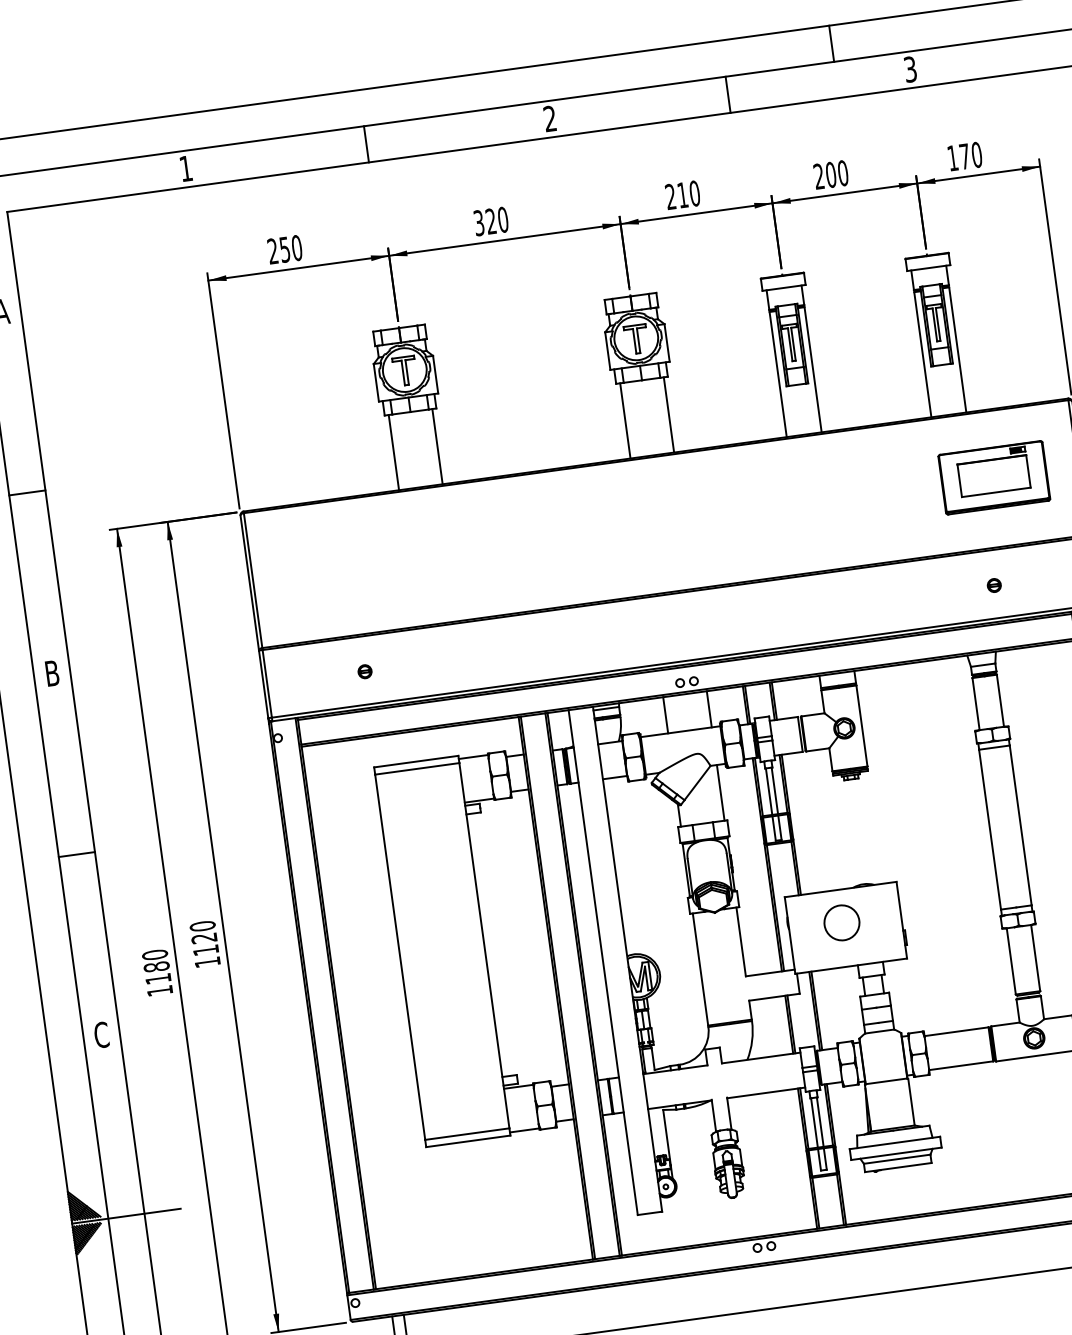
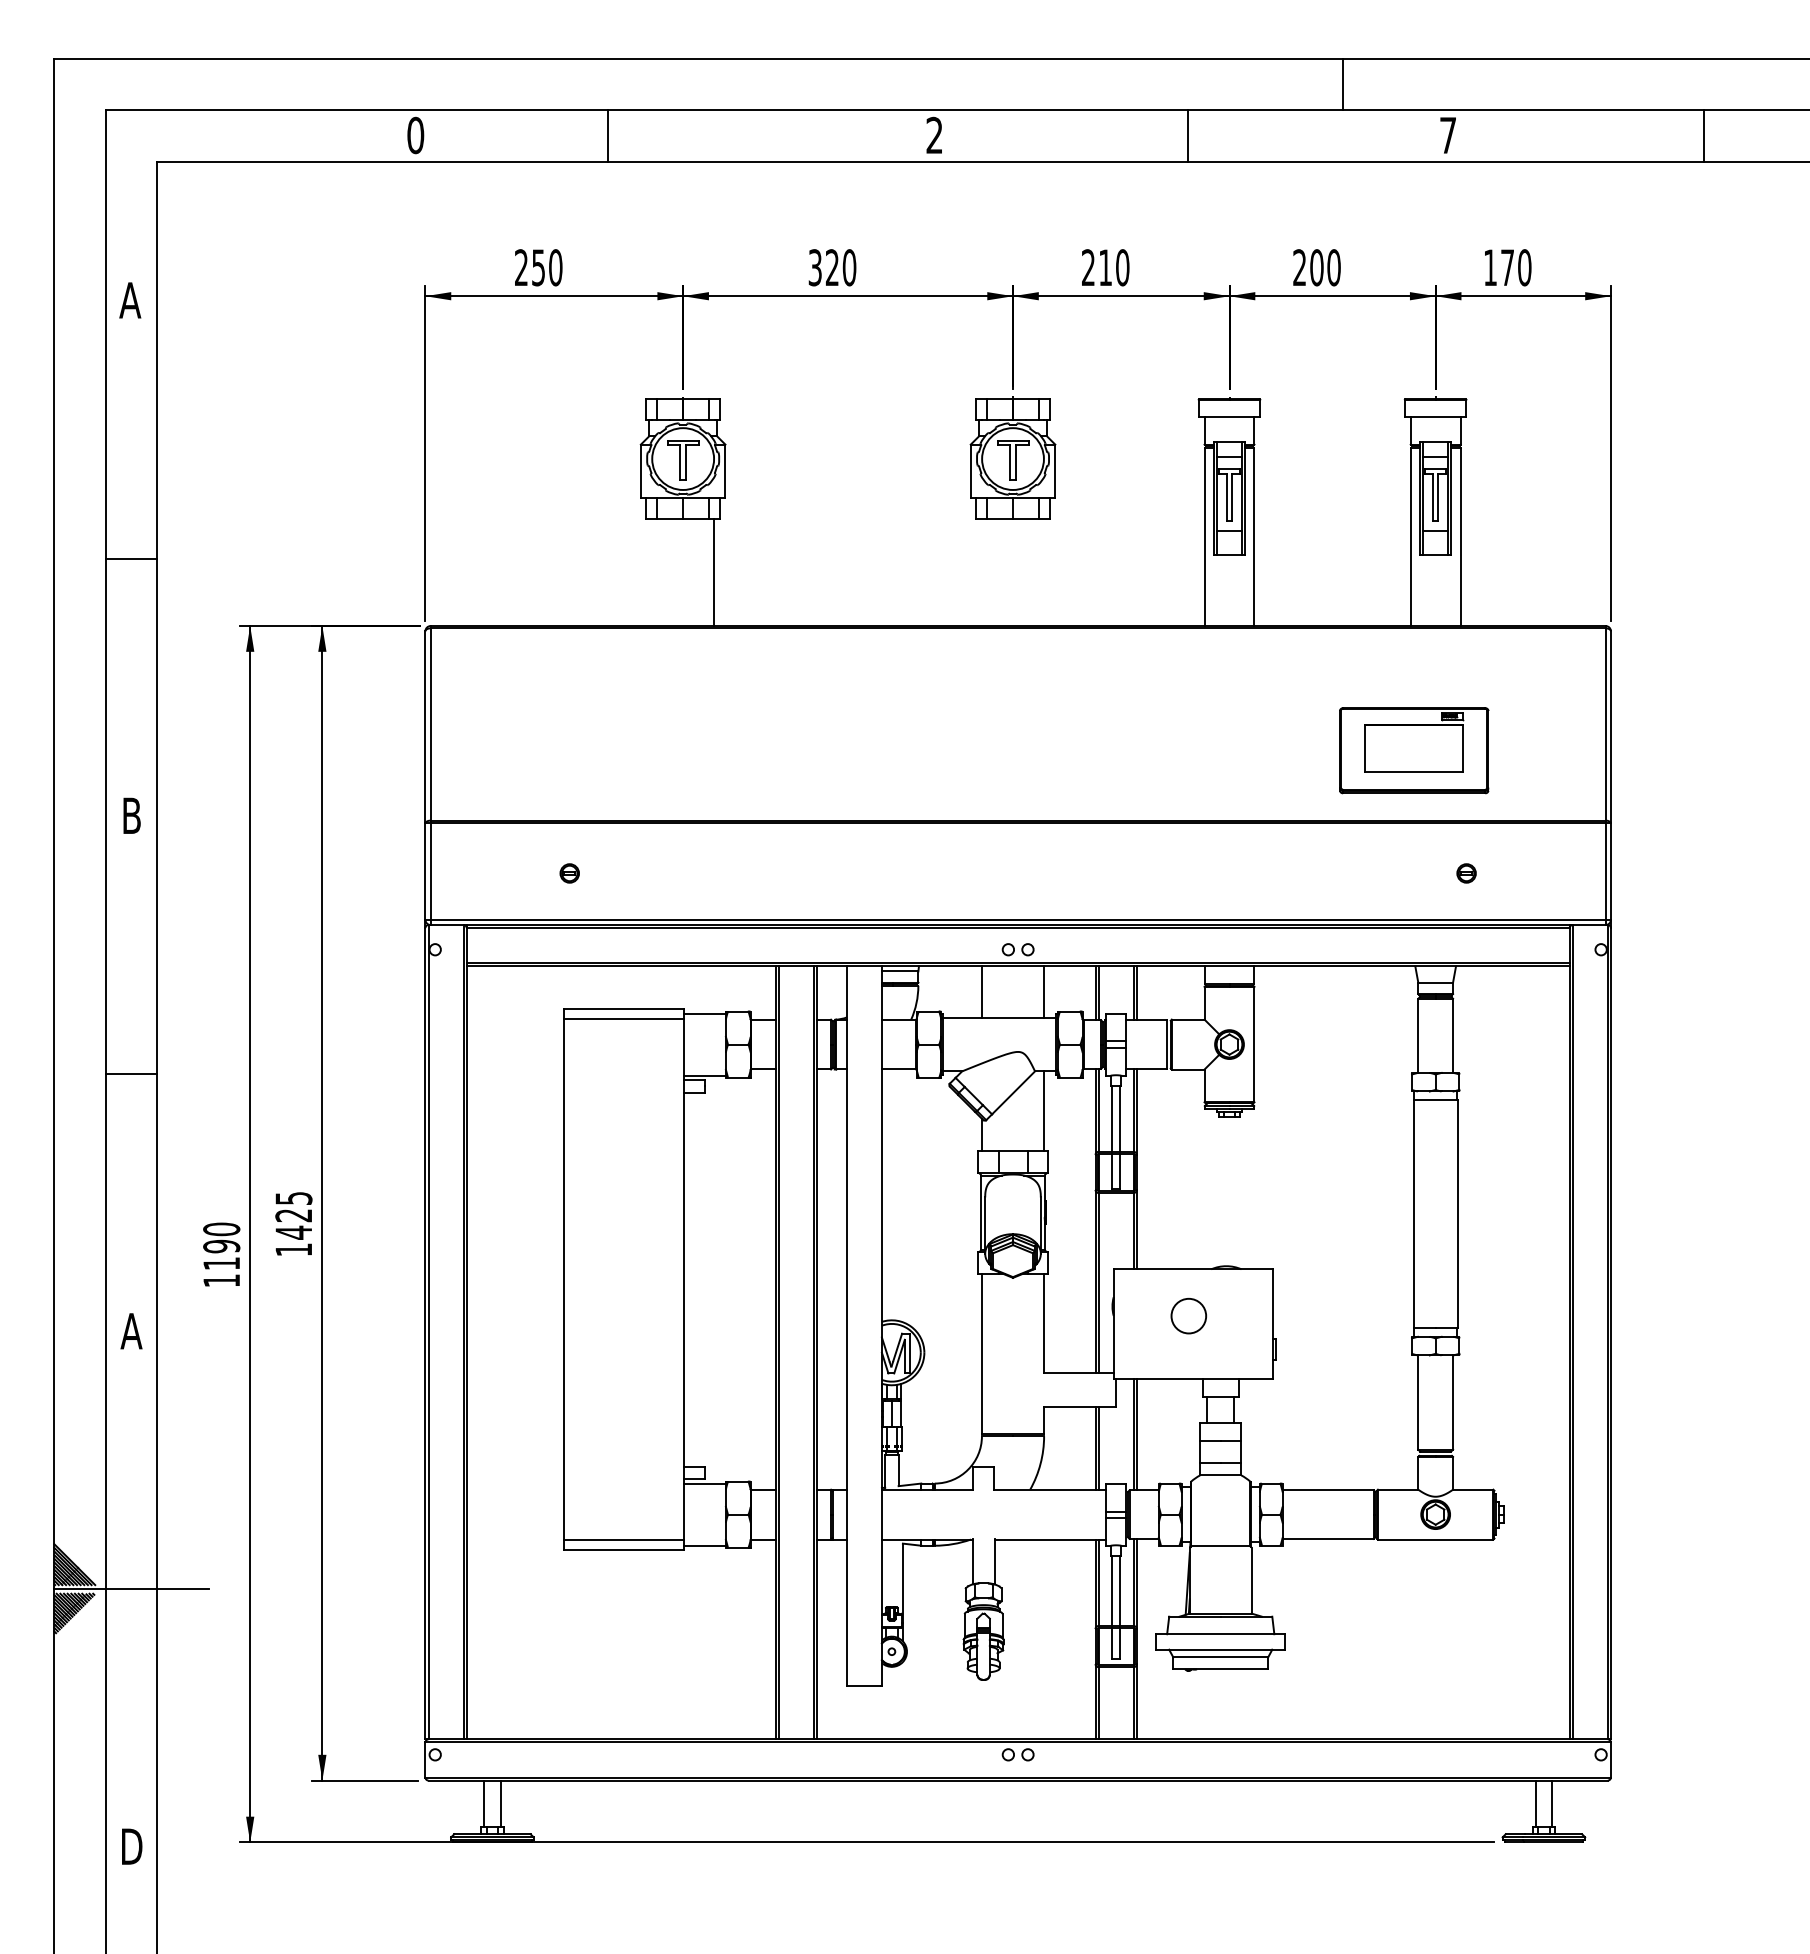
text: (910, 69) -> (1448, 135), 3 -> 7
line: (366, 144) -> (607, 135), moved
text: (185, 168) -> (415, 135), 1 -> 0
line: (669, 414) -> (1044, 572), removed
line: (625, 421) -> (981, 572), removed
line: (394, 452) -> (652, 572), removed
part: (994, 477) -> (1414, 750), moved
circle: (841, 922) -> (1188, 1315), size x0.7
text: (204, 938) -> (293, 1215), 1120 -> 1425
text: (156, 966) -> (221, 1246), 1180 -> 1190
text: (101, 1034) -> (131, 1330), C -> A

